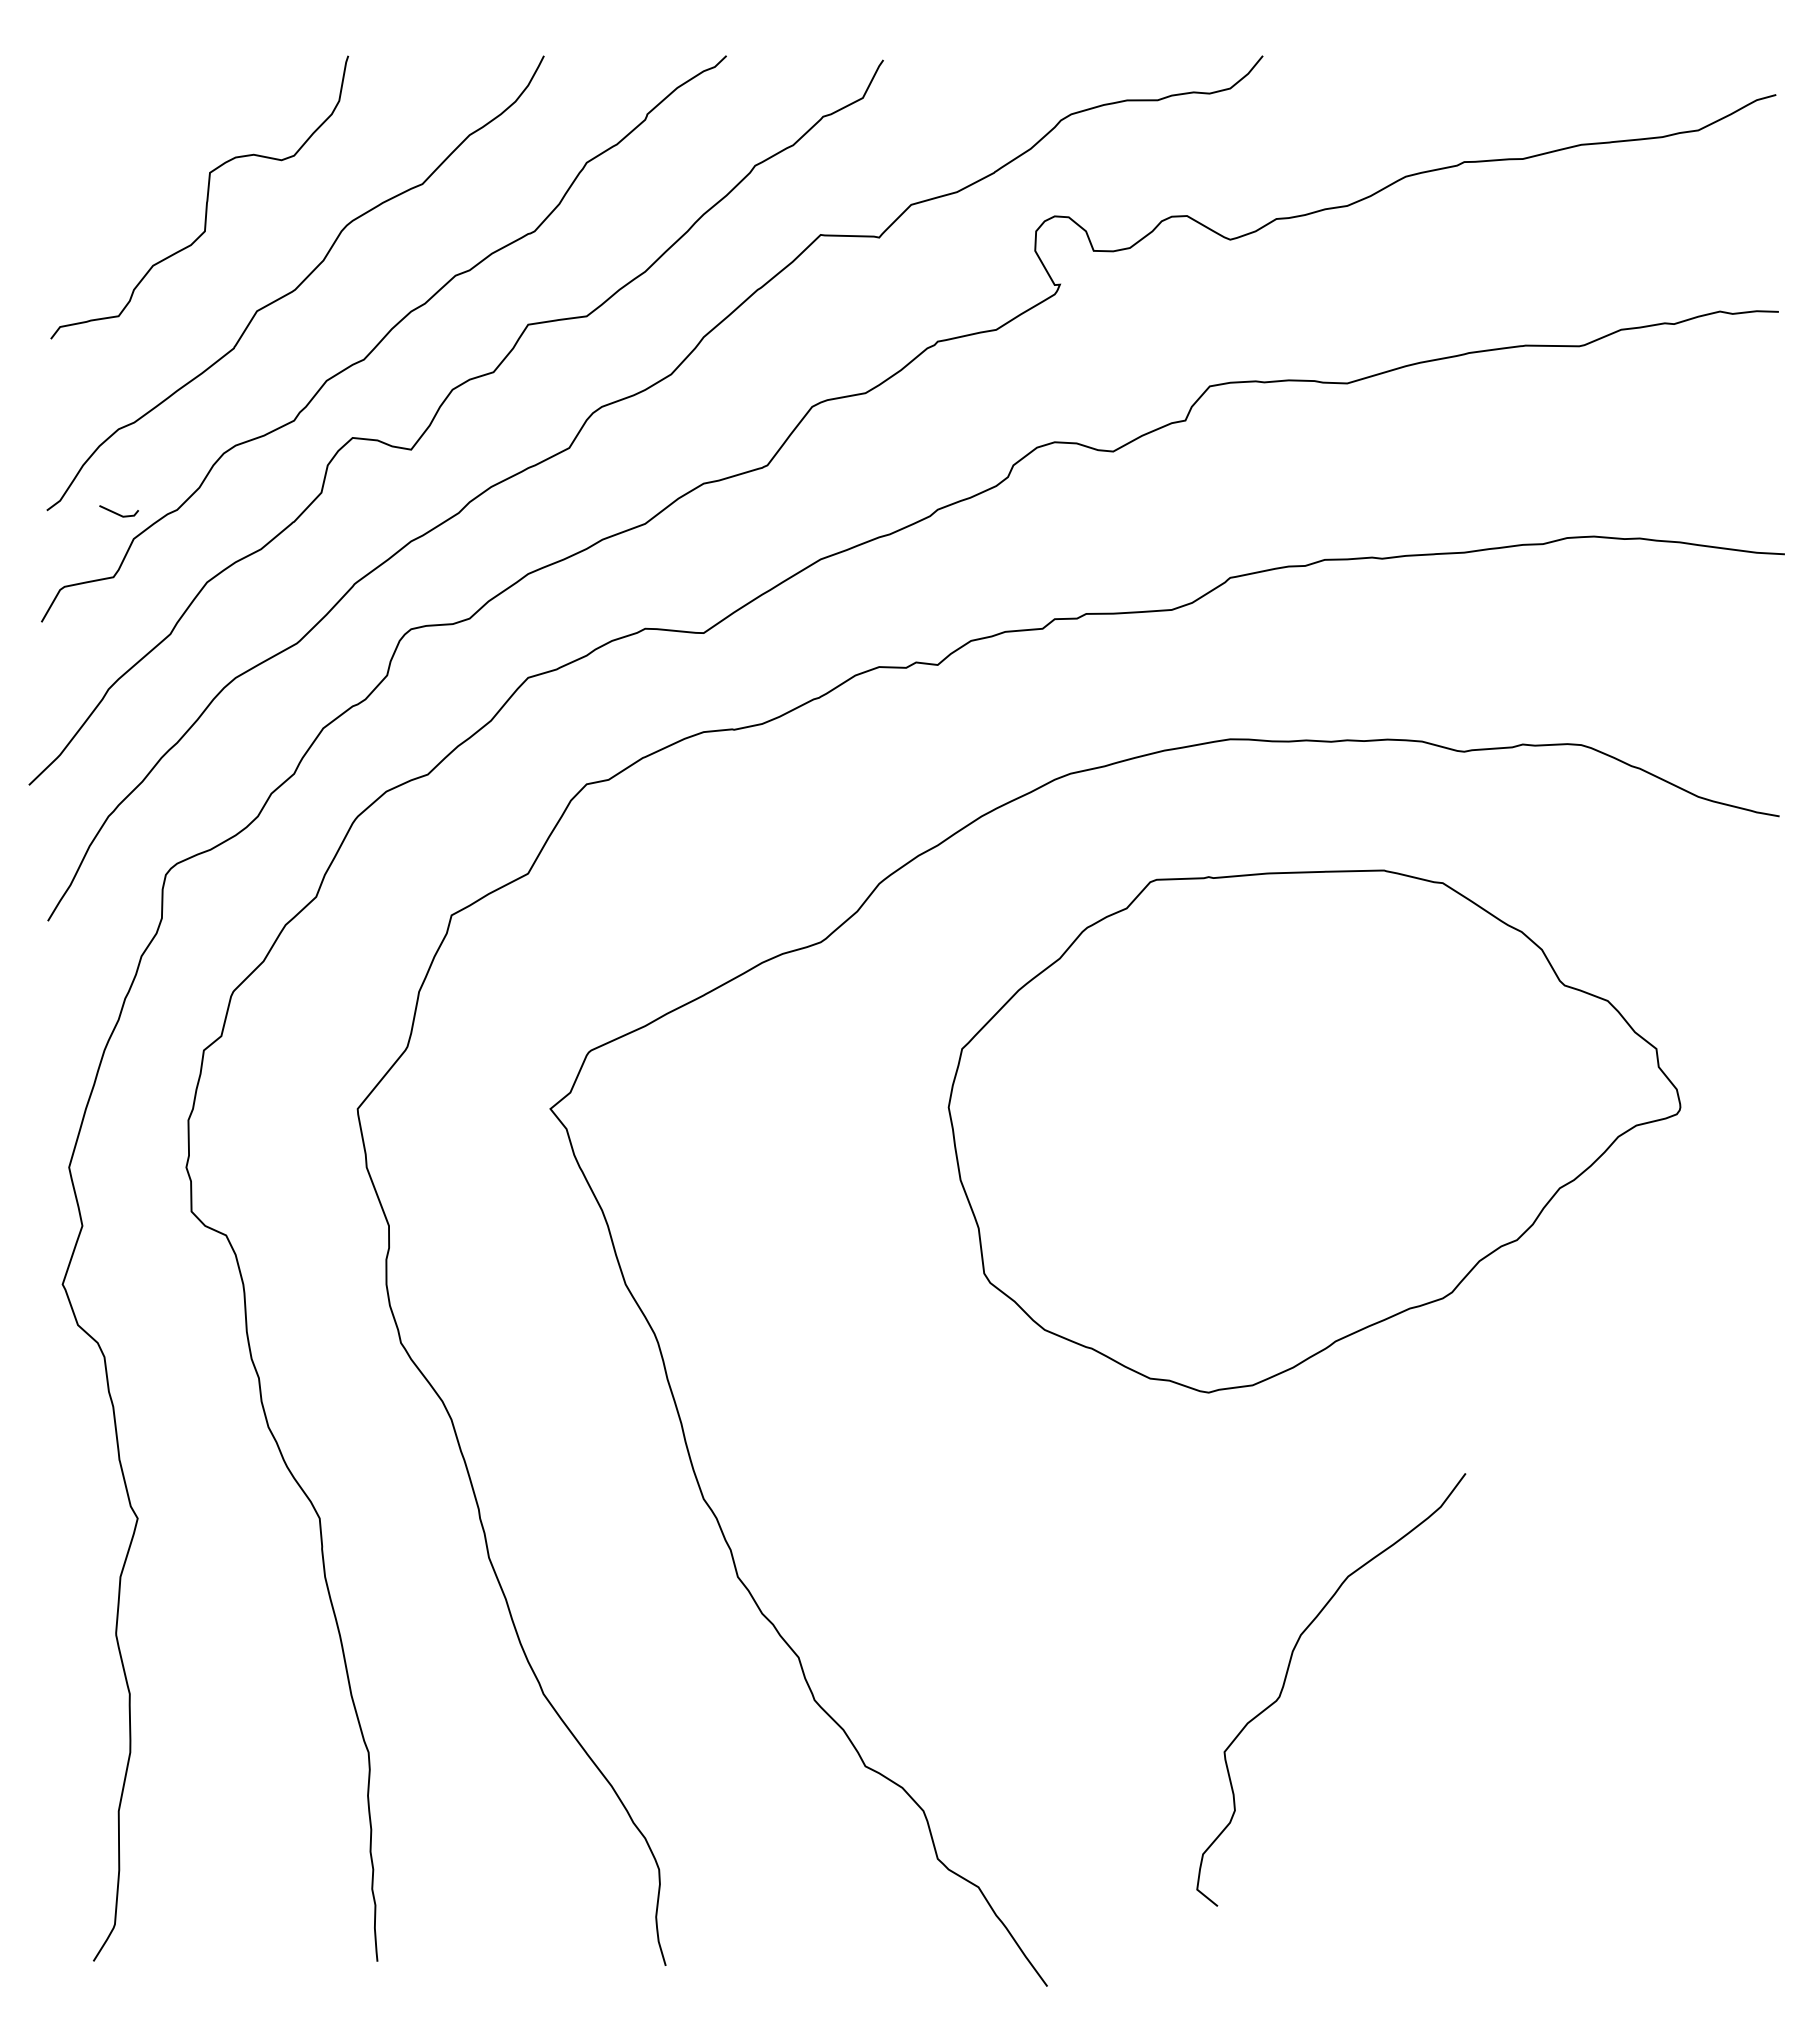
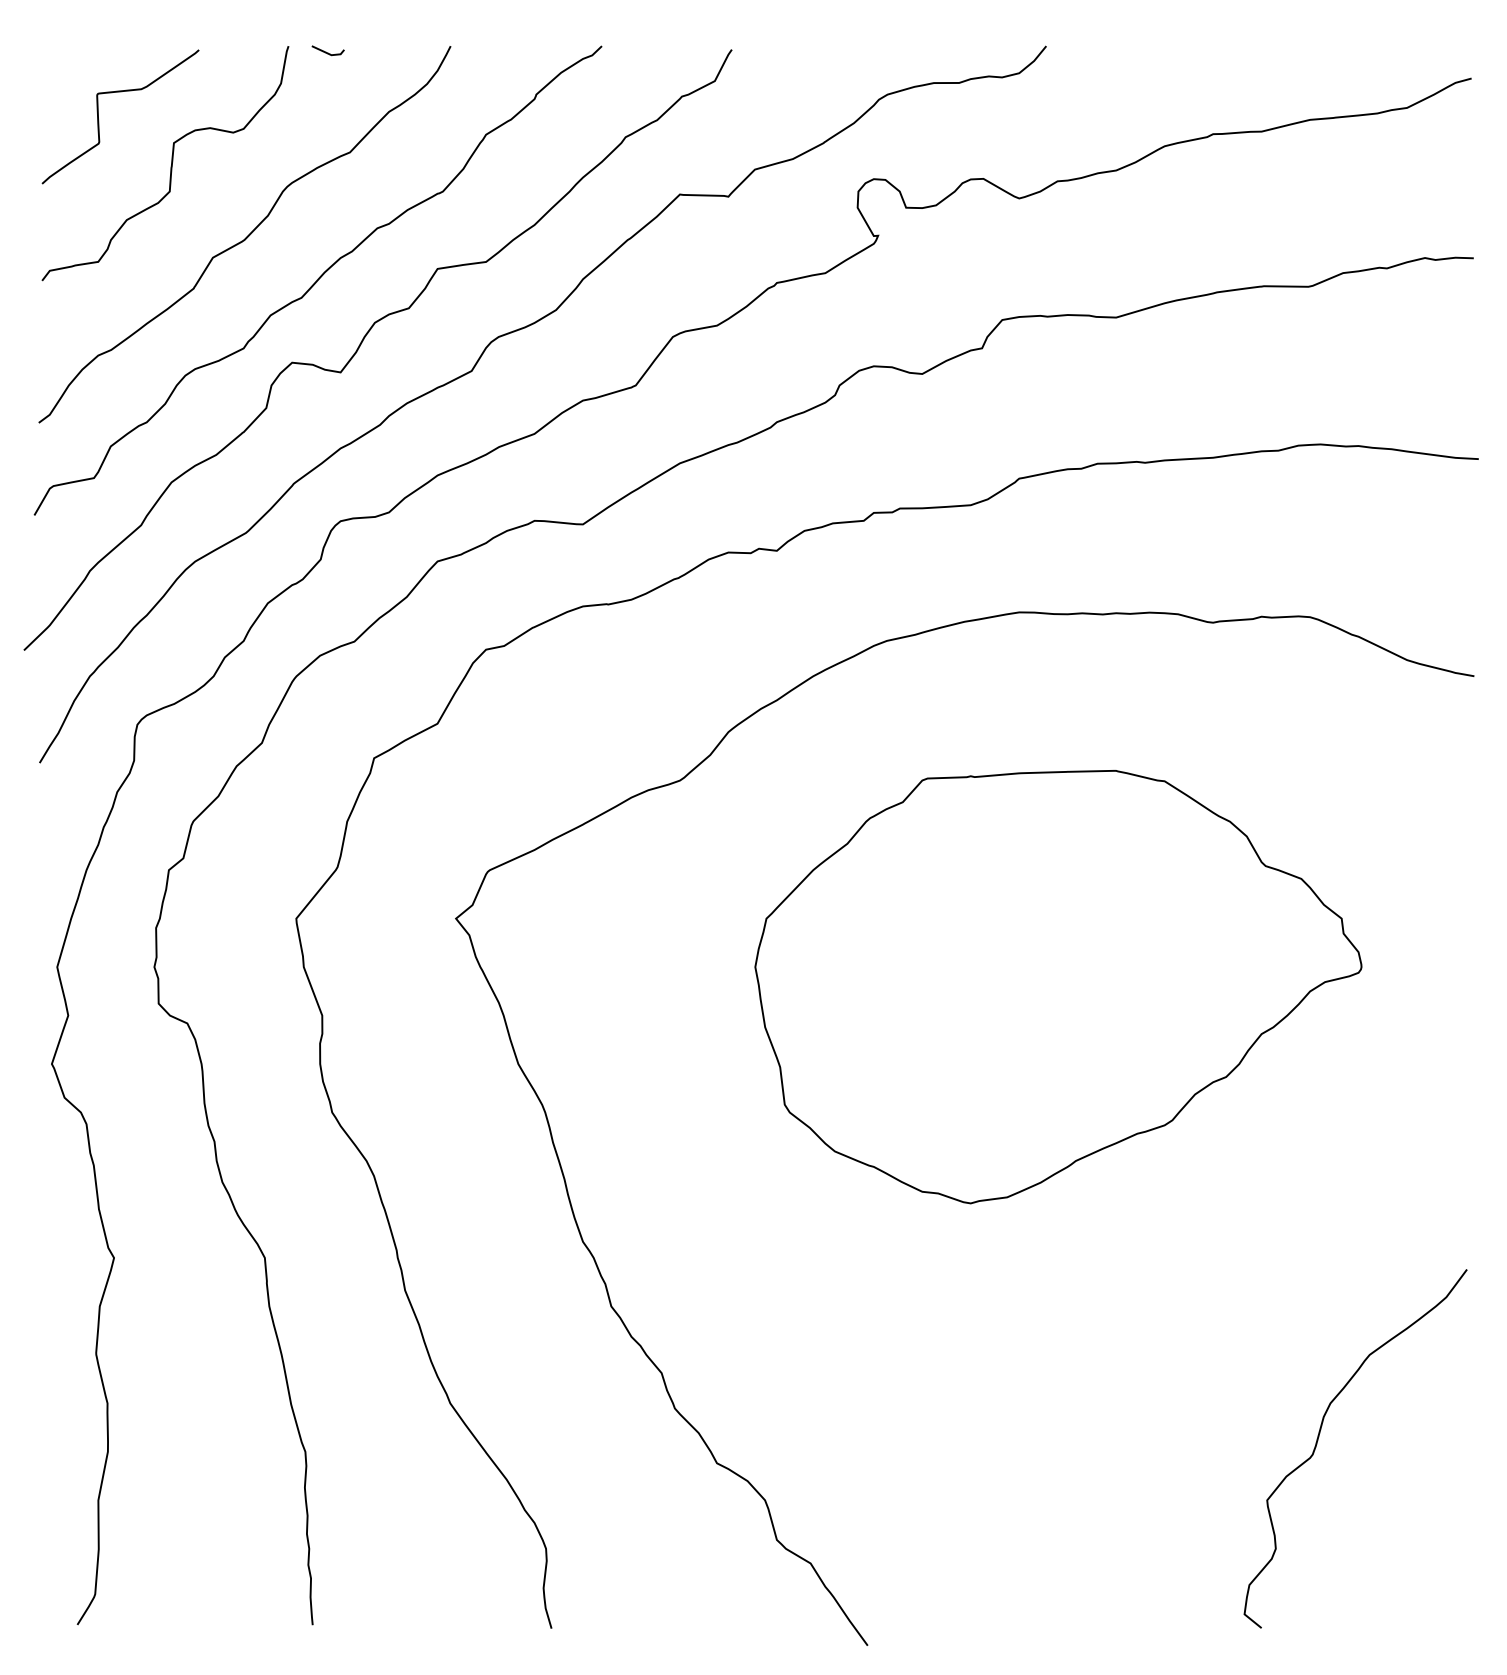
curve: (119, 141) -> (98, 117), added
line: (118, 513) -> (327, 52), moved
part: (1314, 1131) -> (1058, 987), moved
curve: (1286, 1679) -> (1318, 1440), moved

